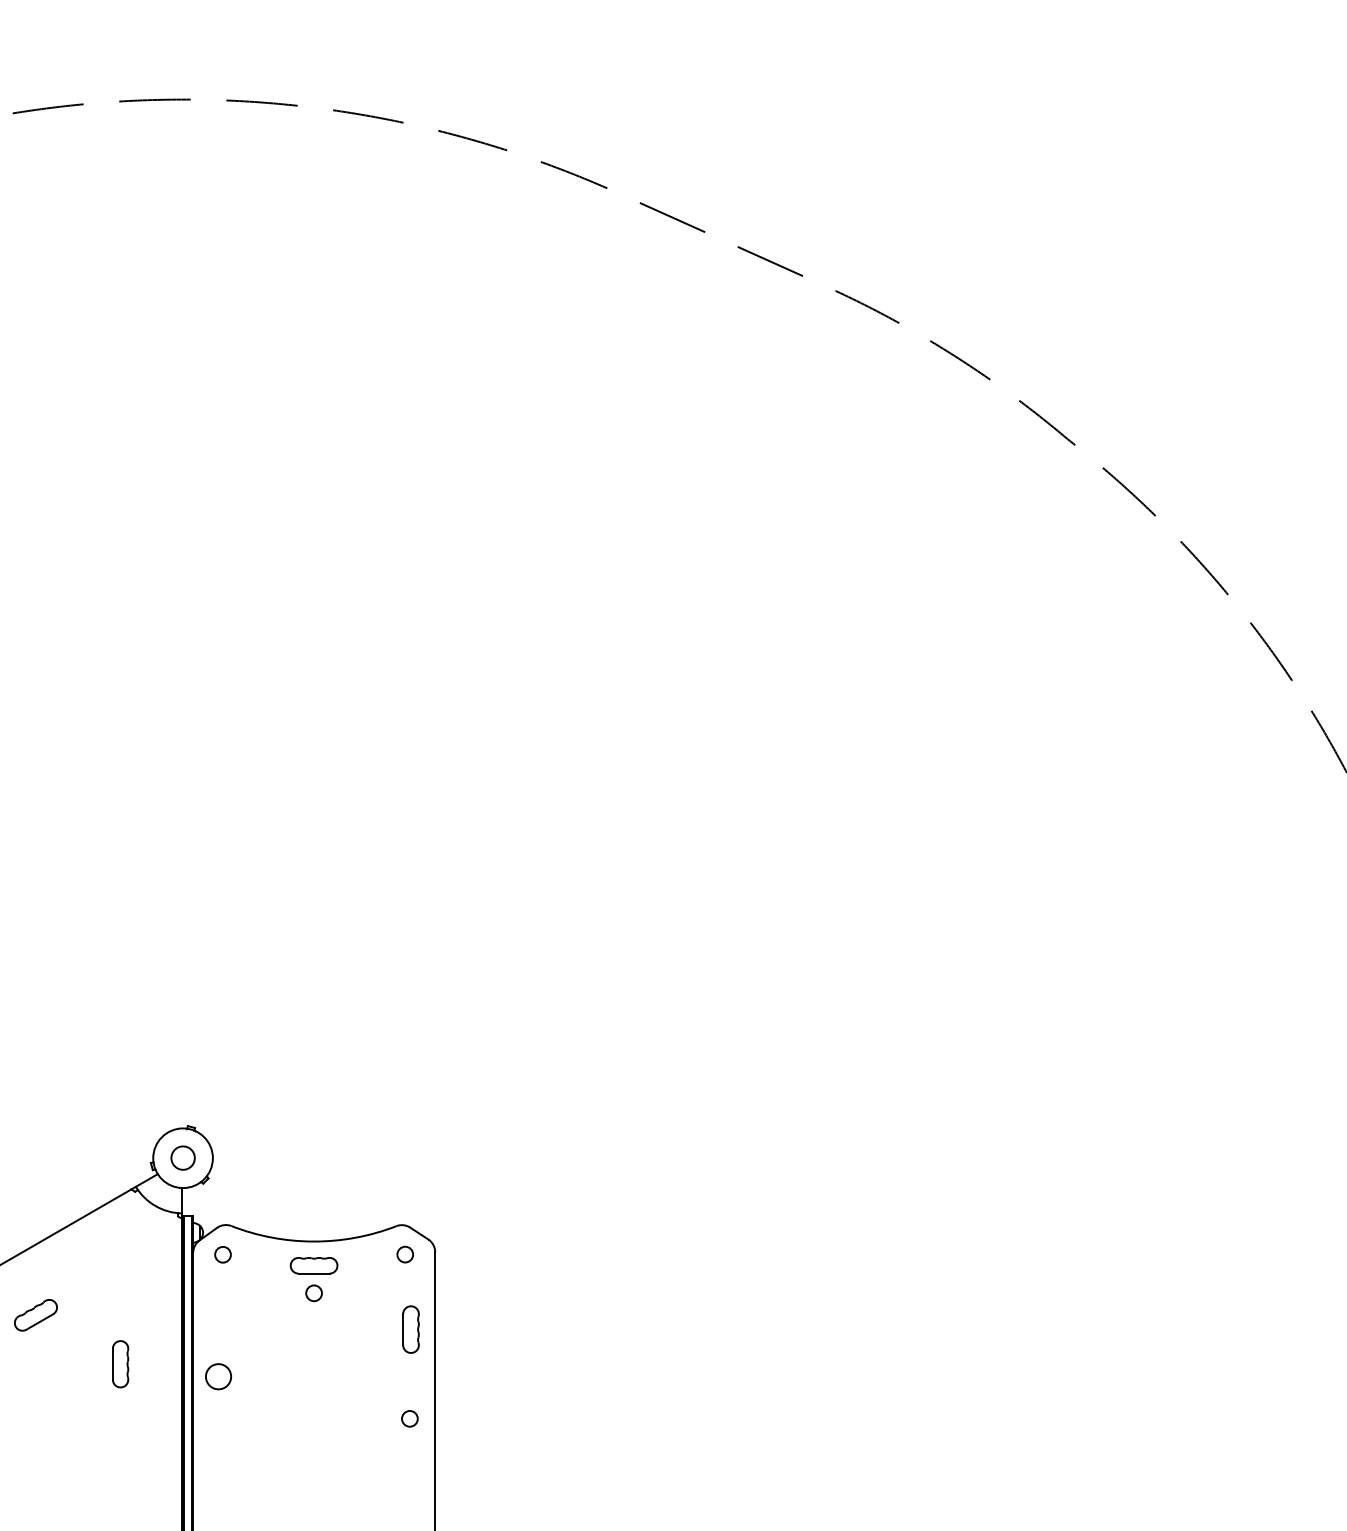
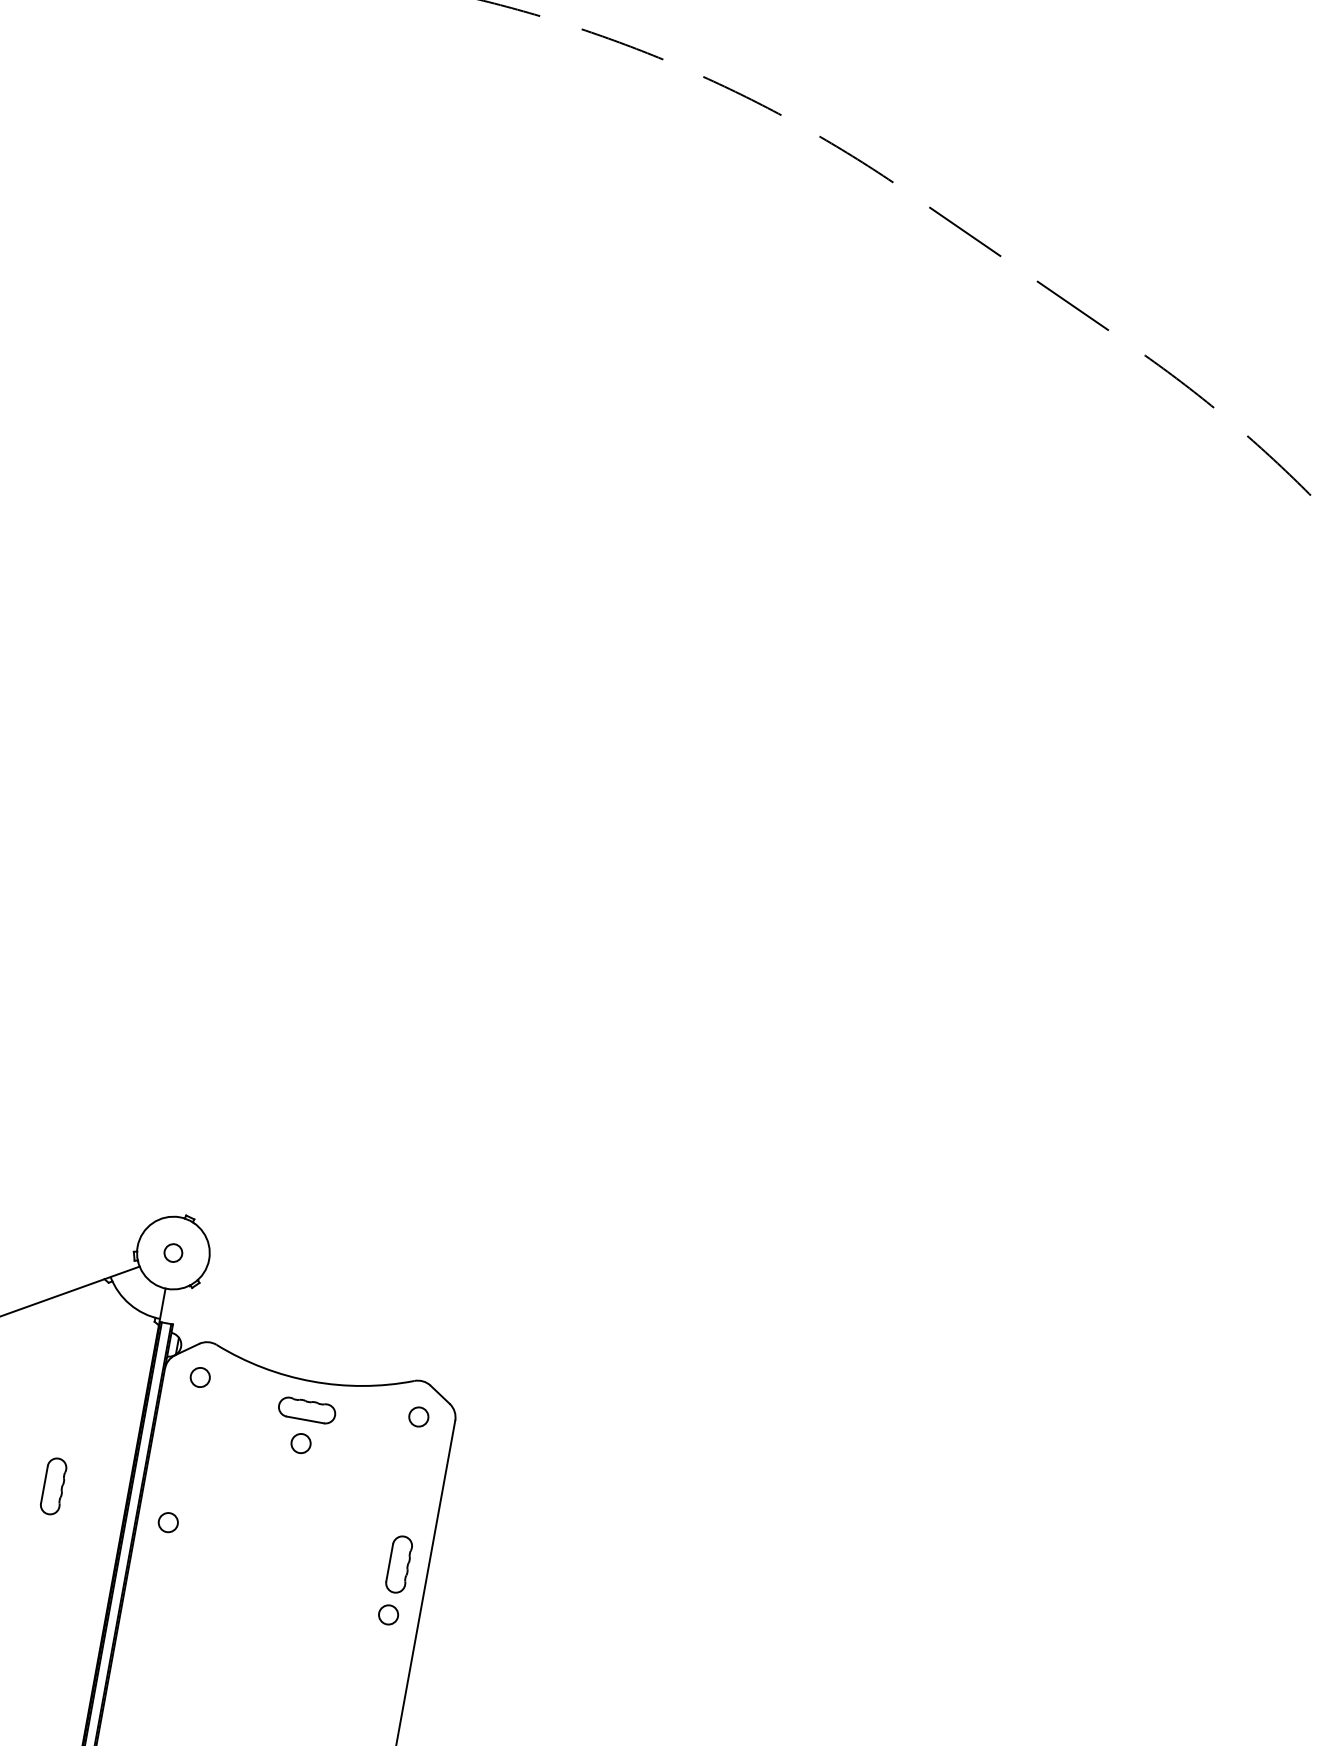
circle: (182, 1158) -> (172, 1253), size x0.62
part: (410, 1329) -> (398, 1564), moved
circle: (218, 1376) -> (168, 1522), size x0.62

